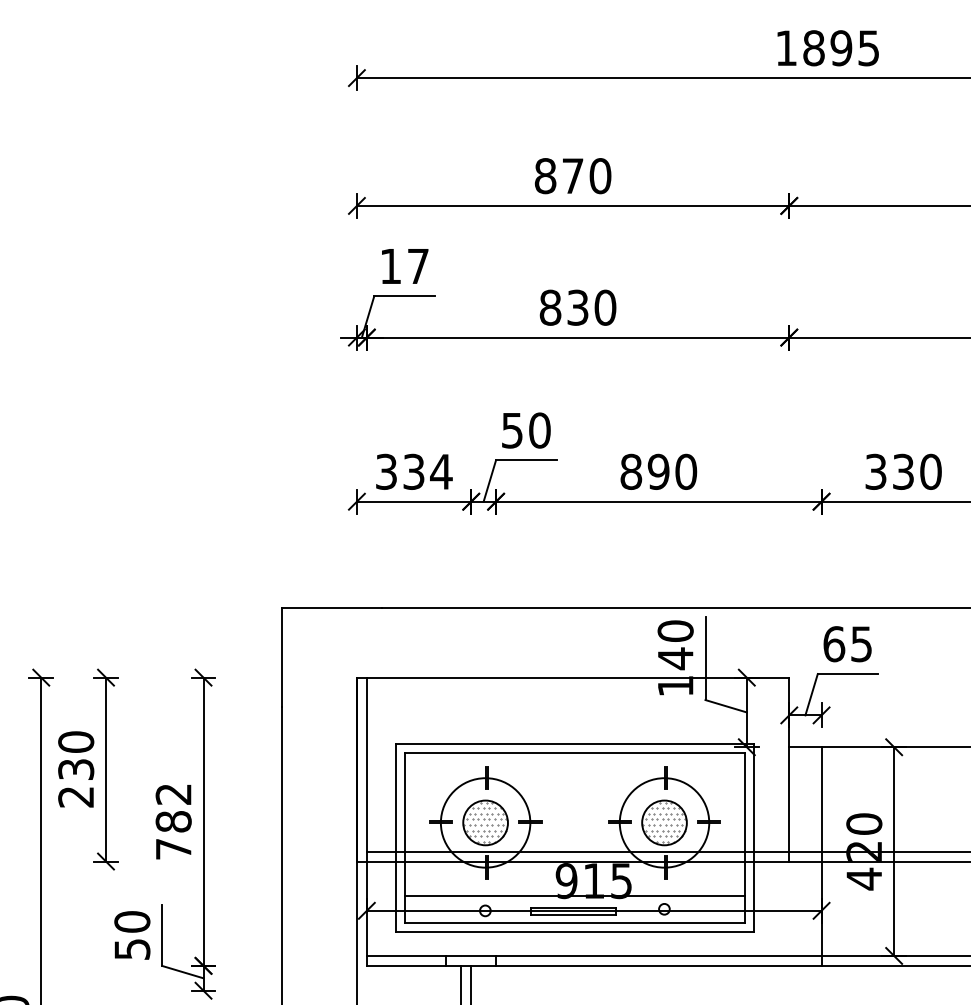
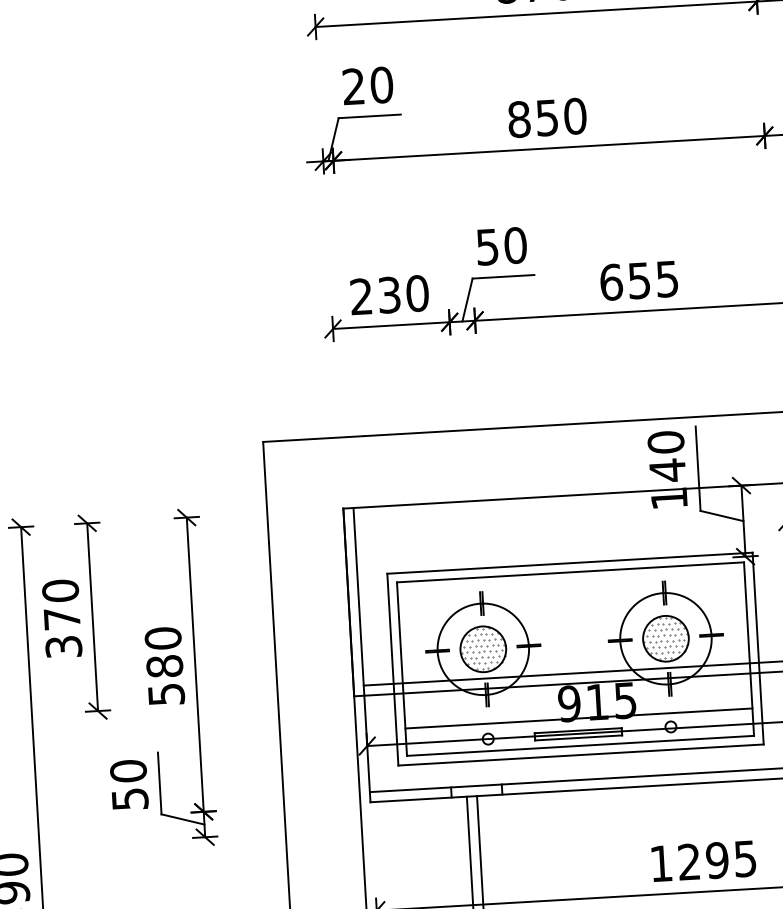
text: (404, 266) -> (367, 86), 17 -> 20
text: (578, 307) -> (547, 117), 830 -> 850
text: (414, 471) -> (390, 294), 334 -> 230
text: (658, 471) -> (639, 280), 890 -> 655
text: (76, 783) -> (63, 633), 230 -> 370
text: (173, 821) -> (164, 666), 782 -> 580

